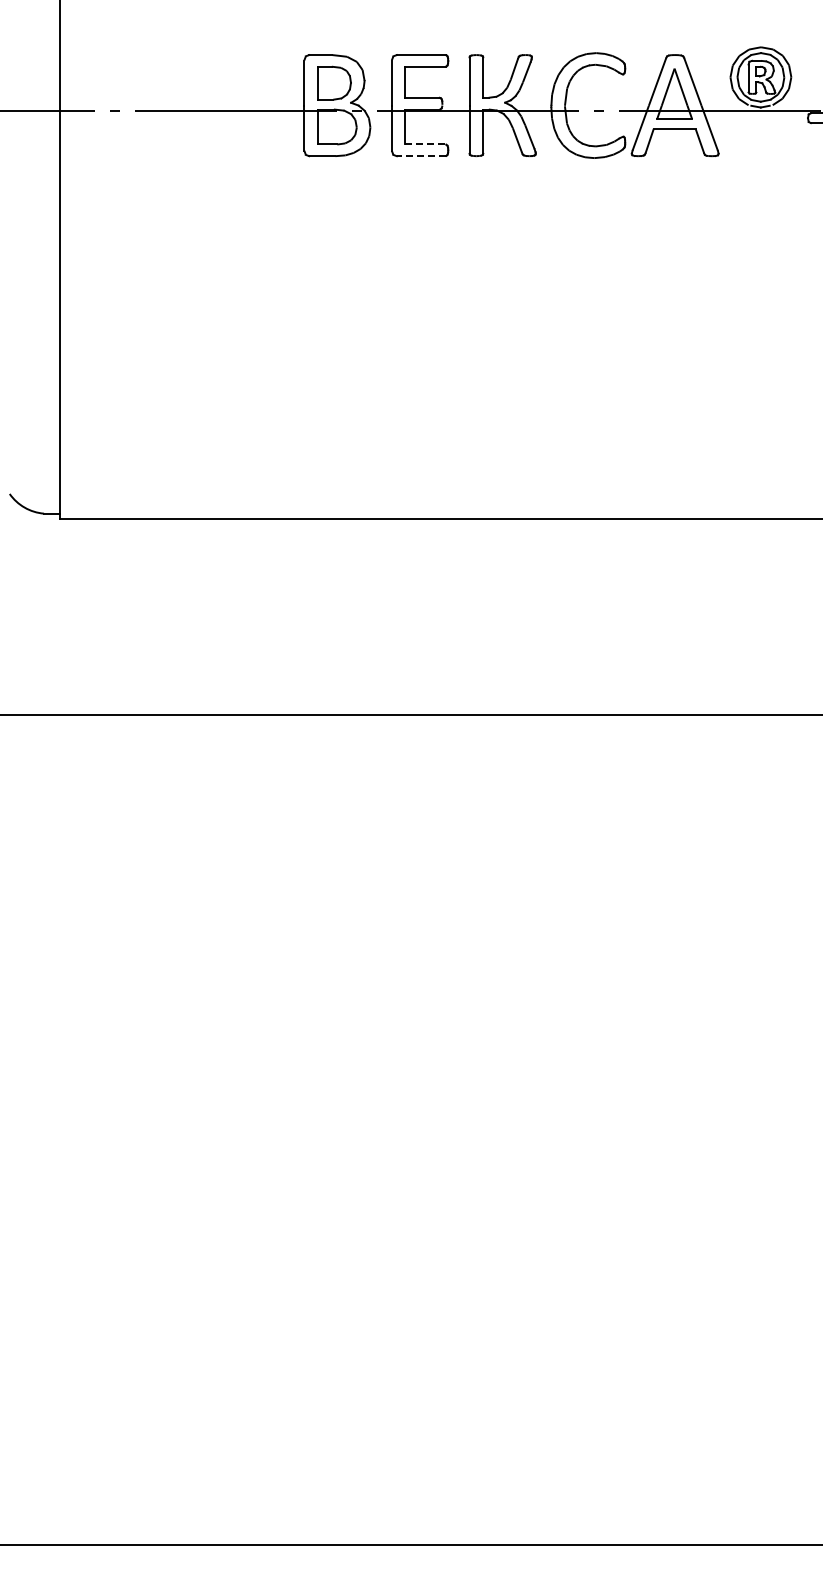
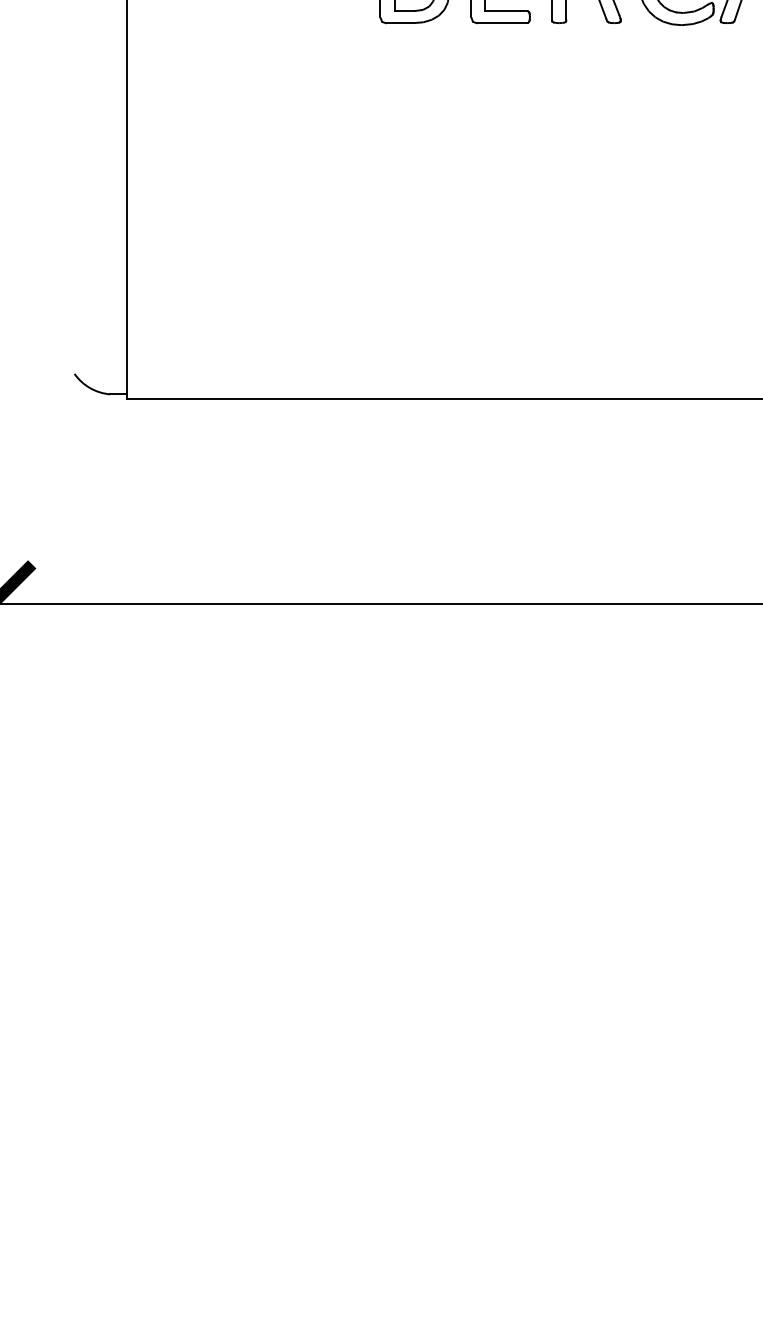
line: (425, 144) -> (506, 11), dashed -> solid
line: (420, 156) -> (501, 23), dashed -> solid

